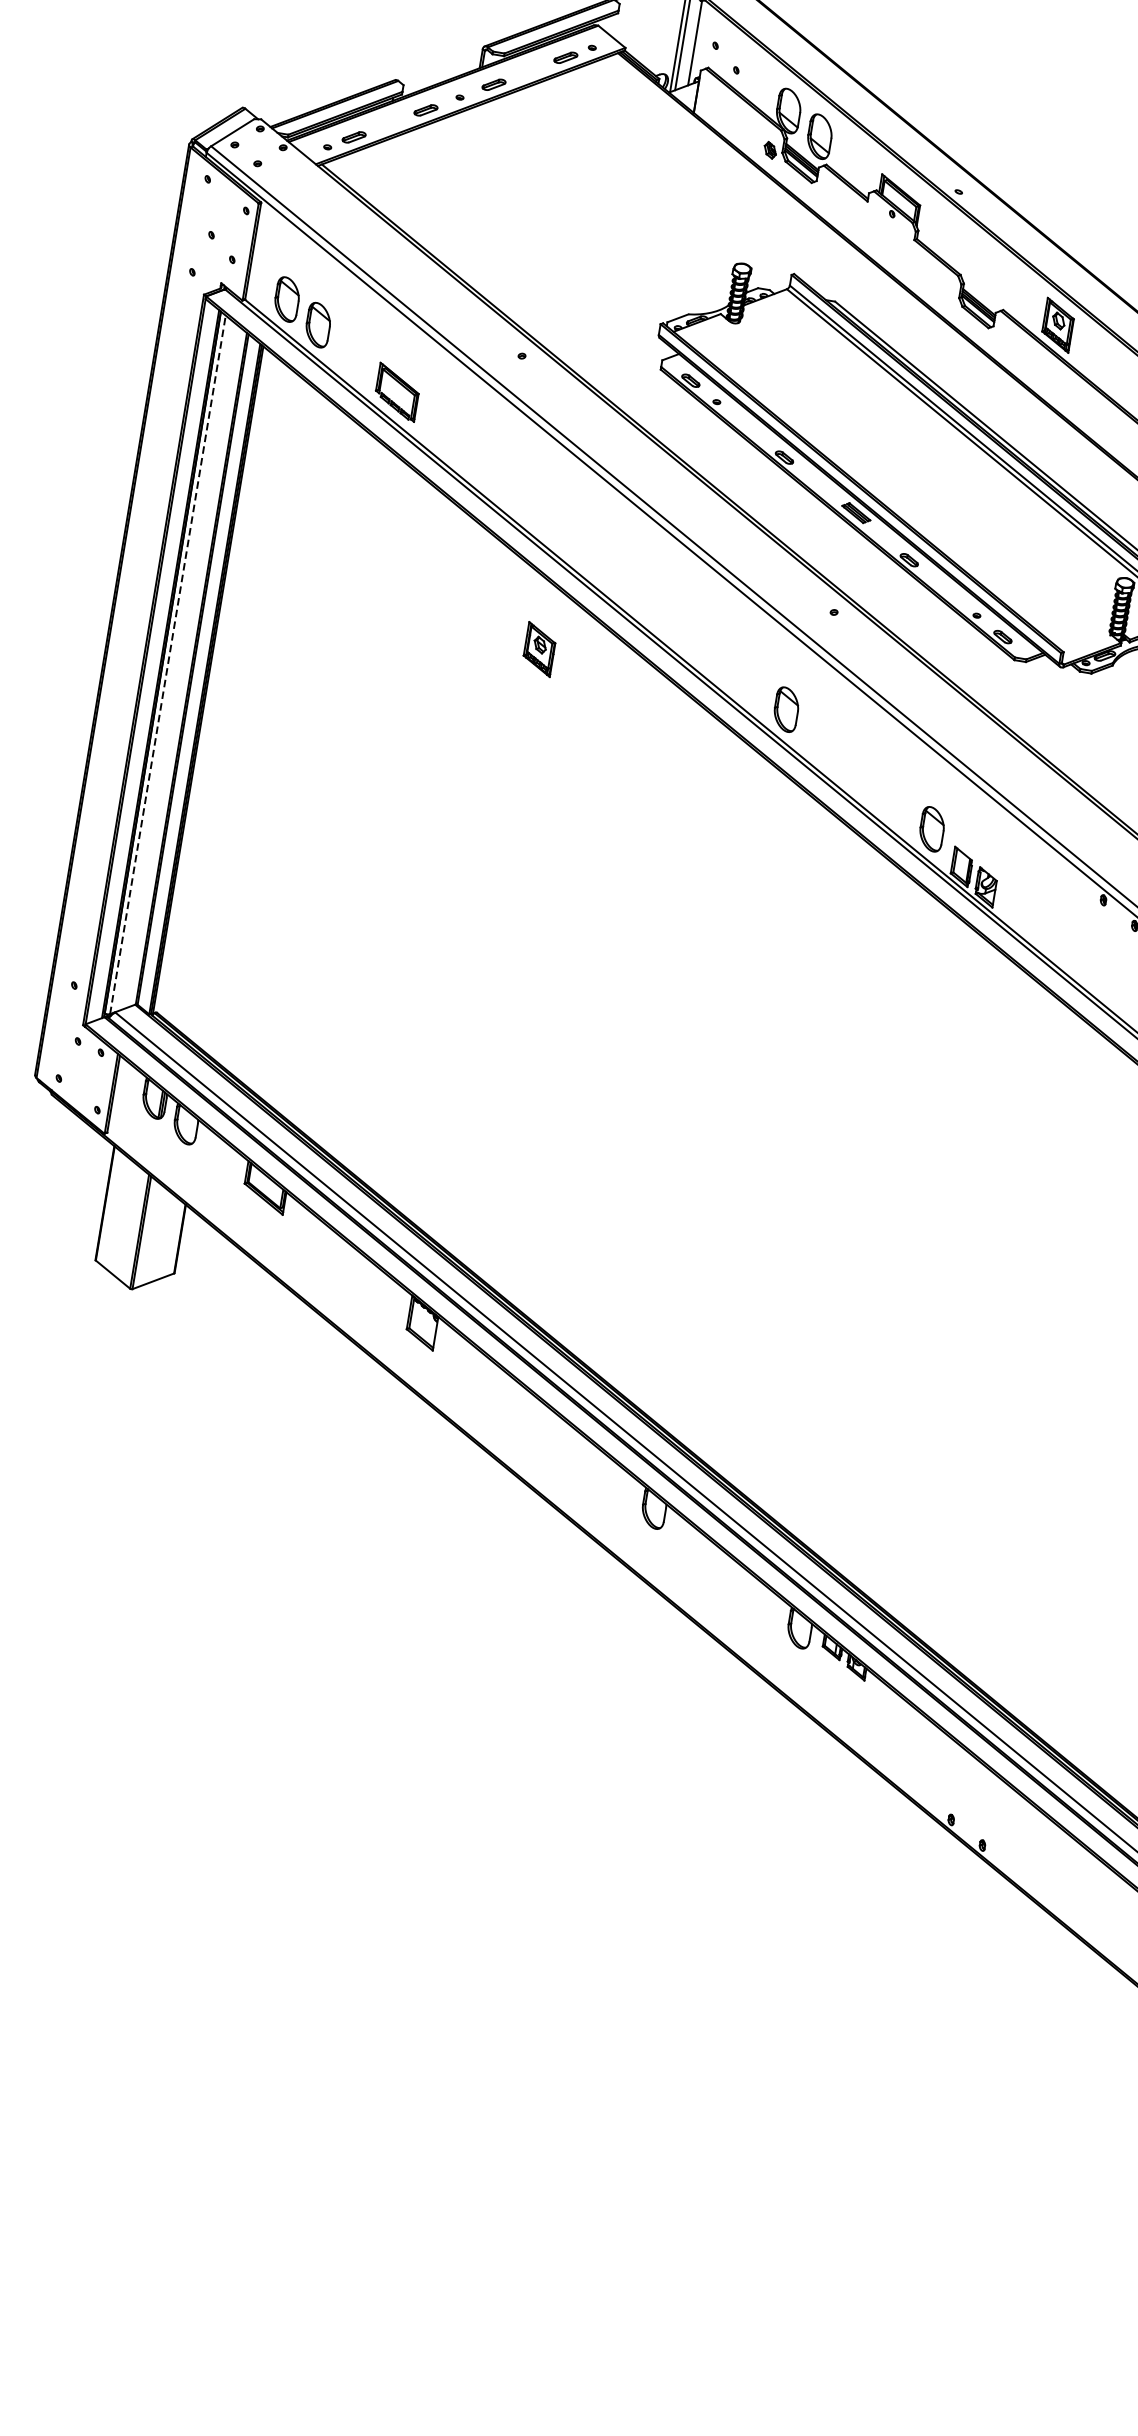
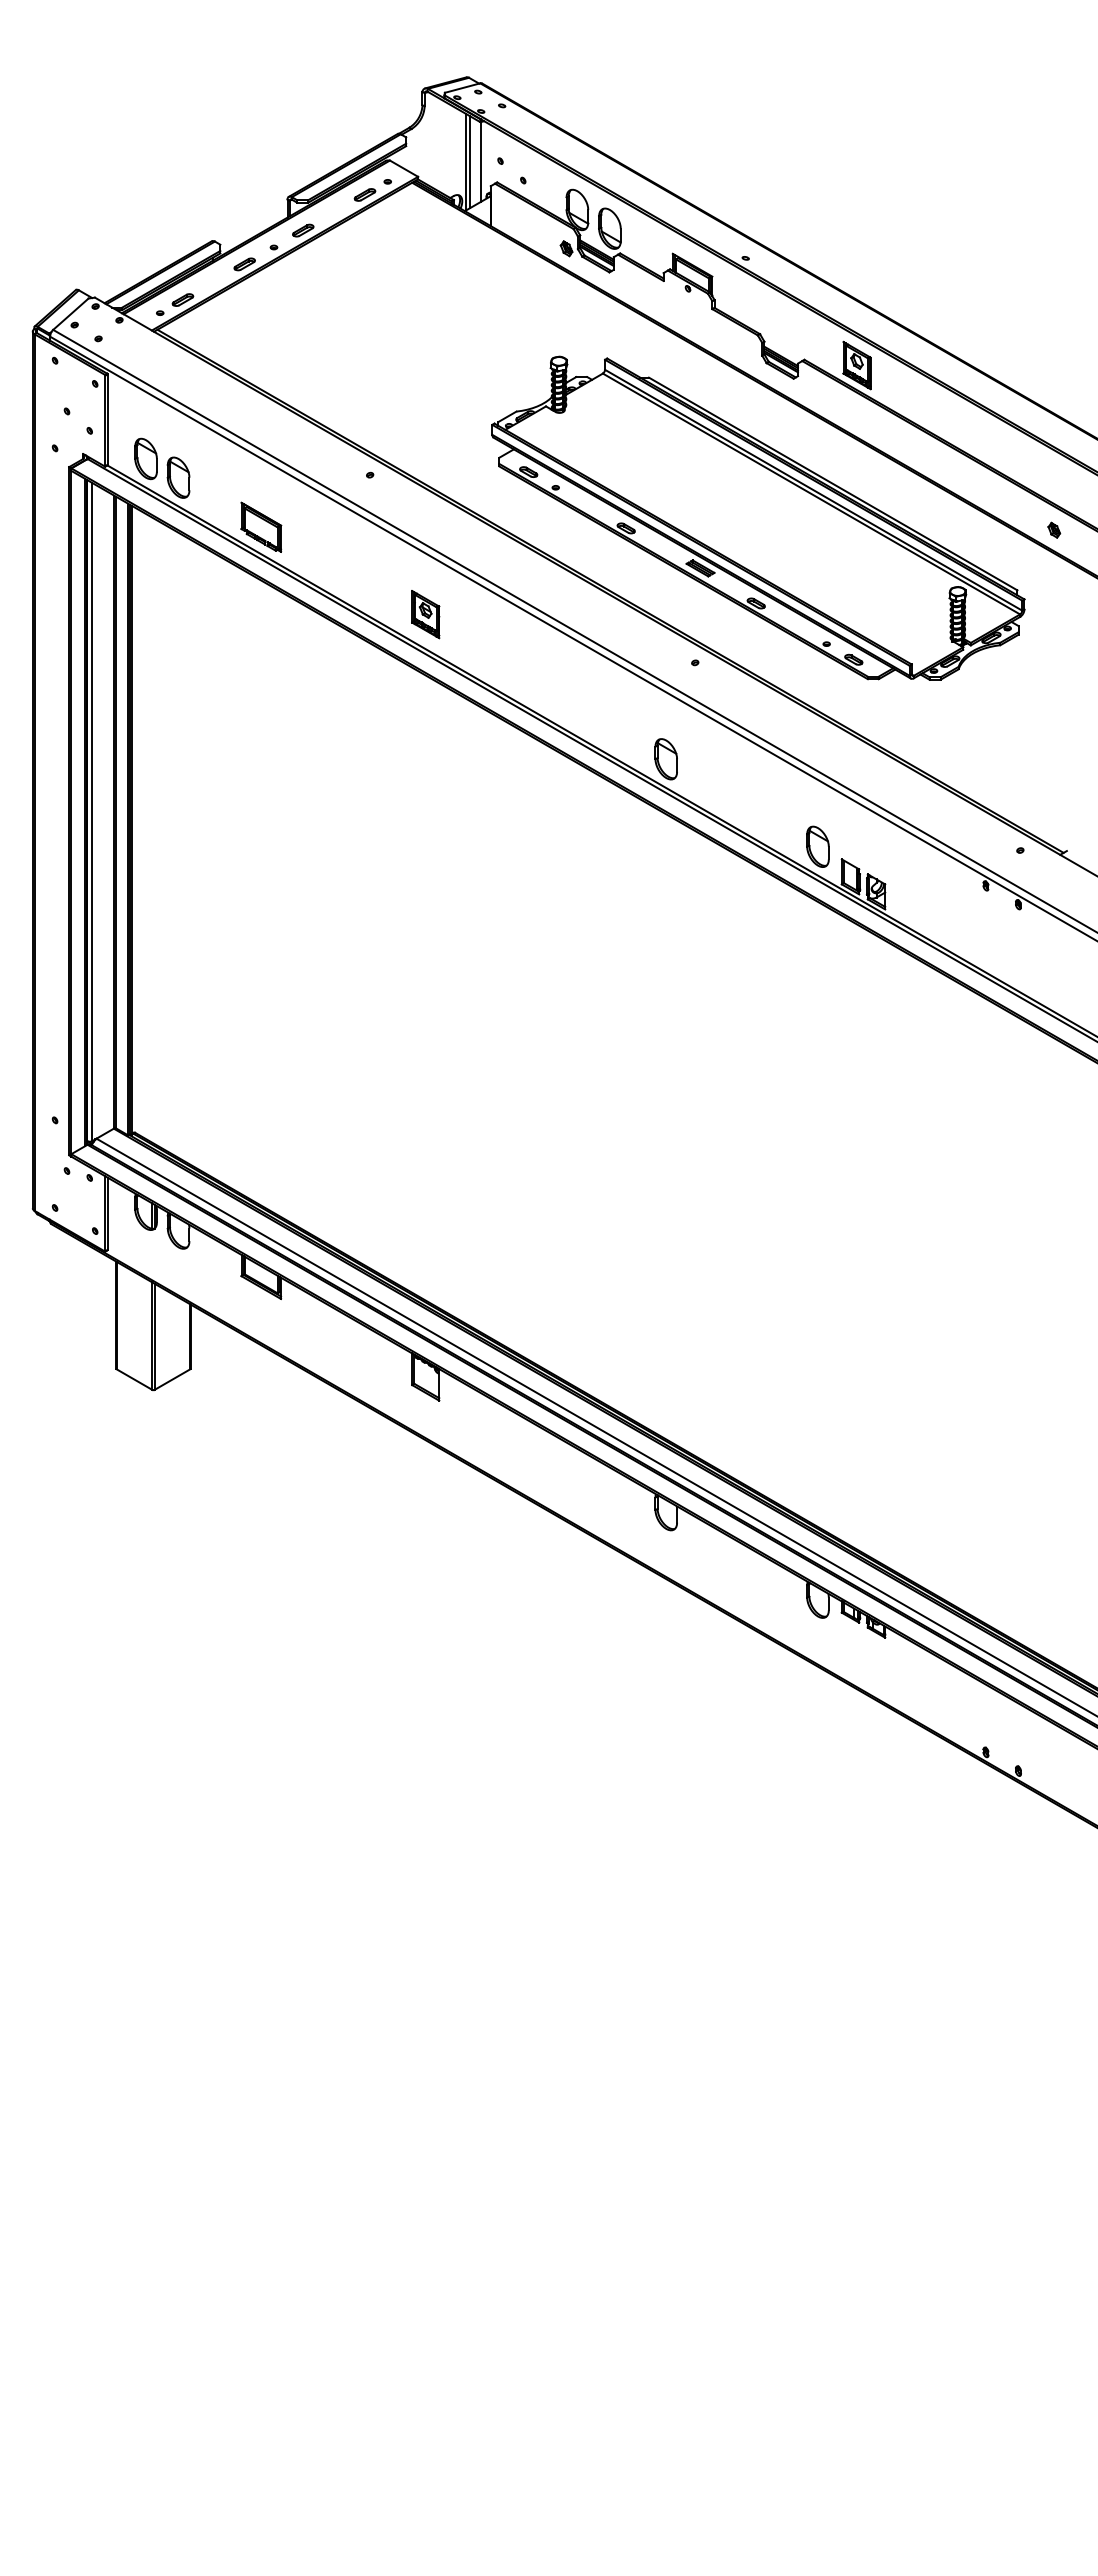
part: (539, 649) -> (425, 614), moved
line: (168, 664) -> (92, 811), dashed -> solid

